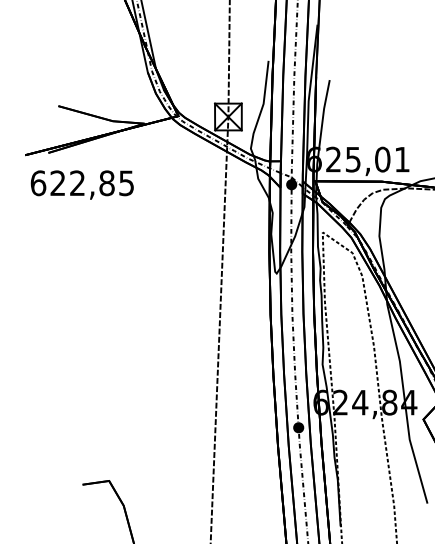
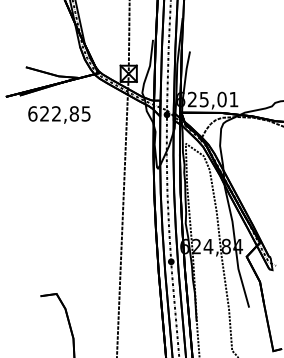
text: (82, 184) -> (59, 114), moved

